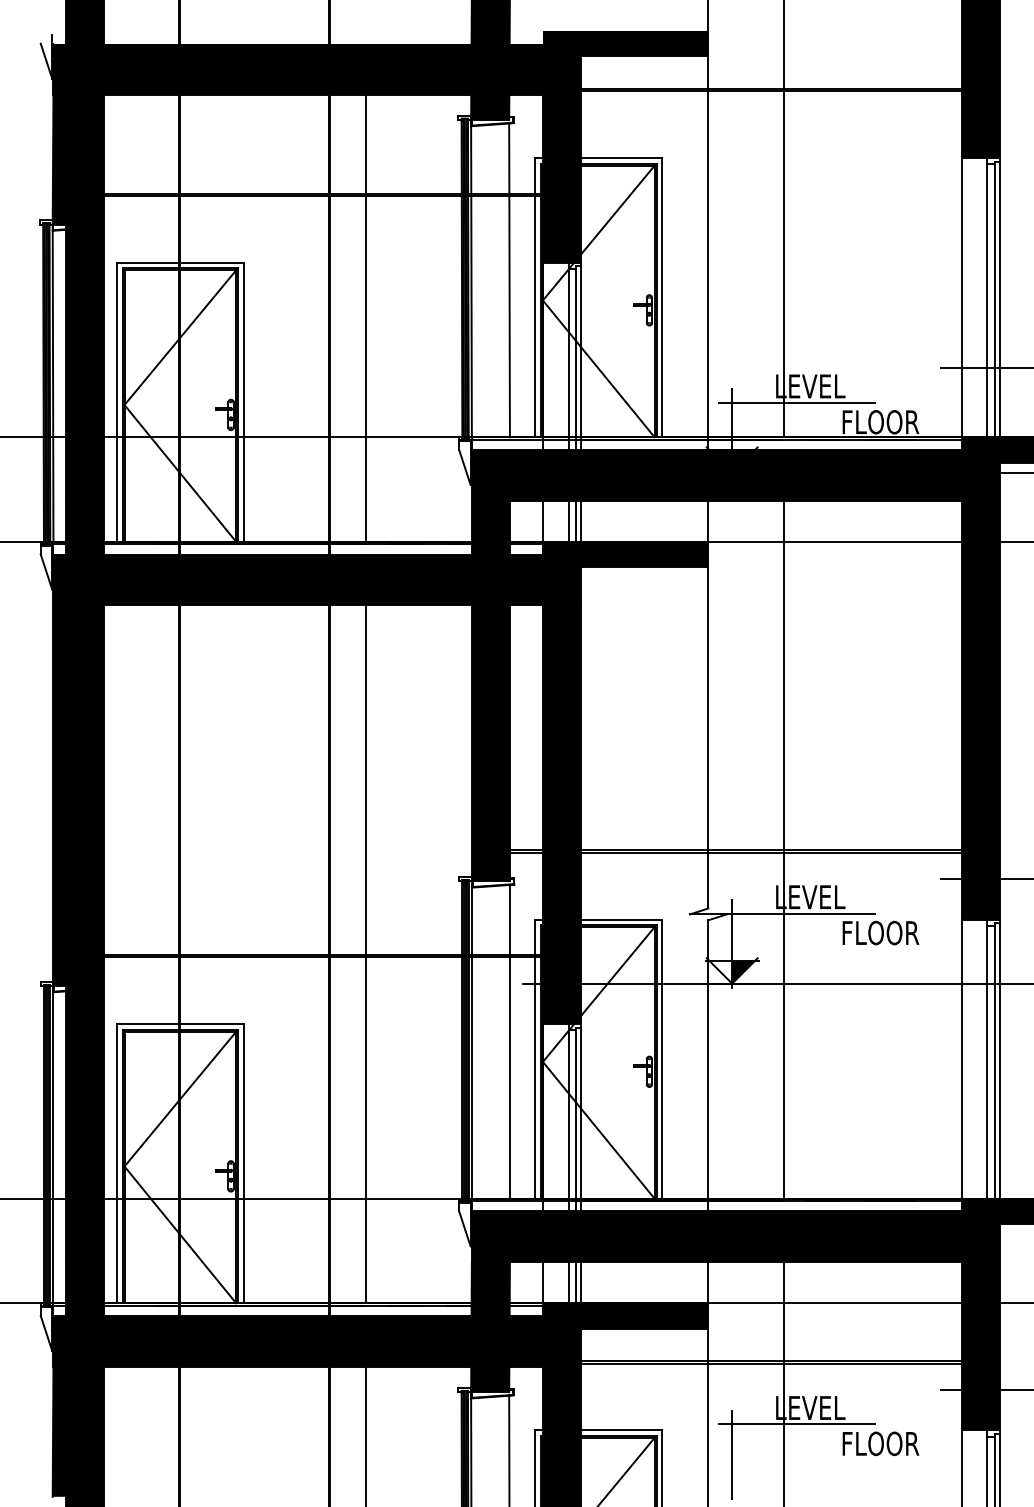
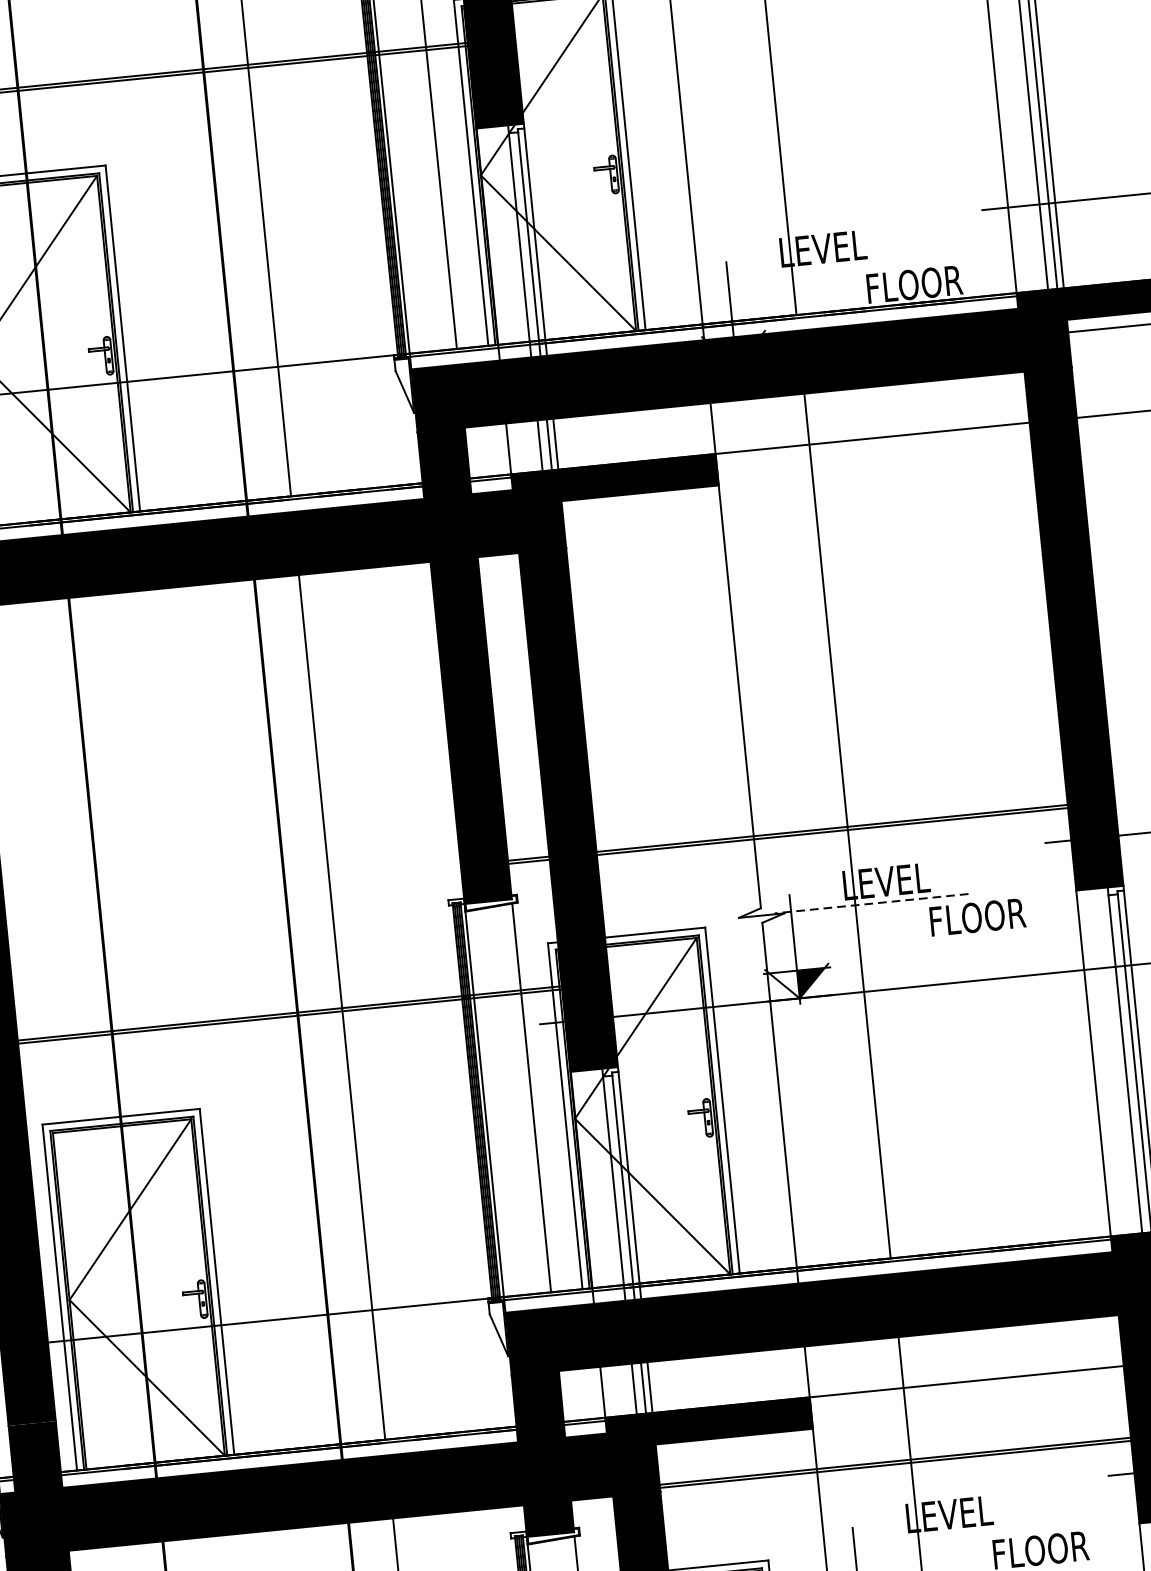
line: (796, 402) -> (807, 270), removed
line: (796, 913) -> (870, 903), solid -> dashed
line: (796, 1424) -> (934, 1536), removed

